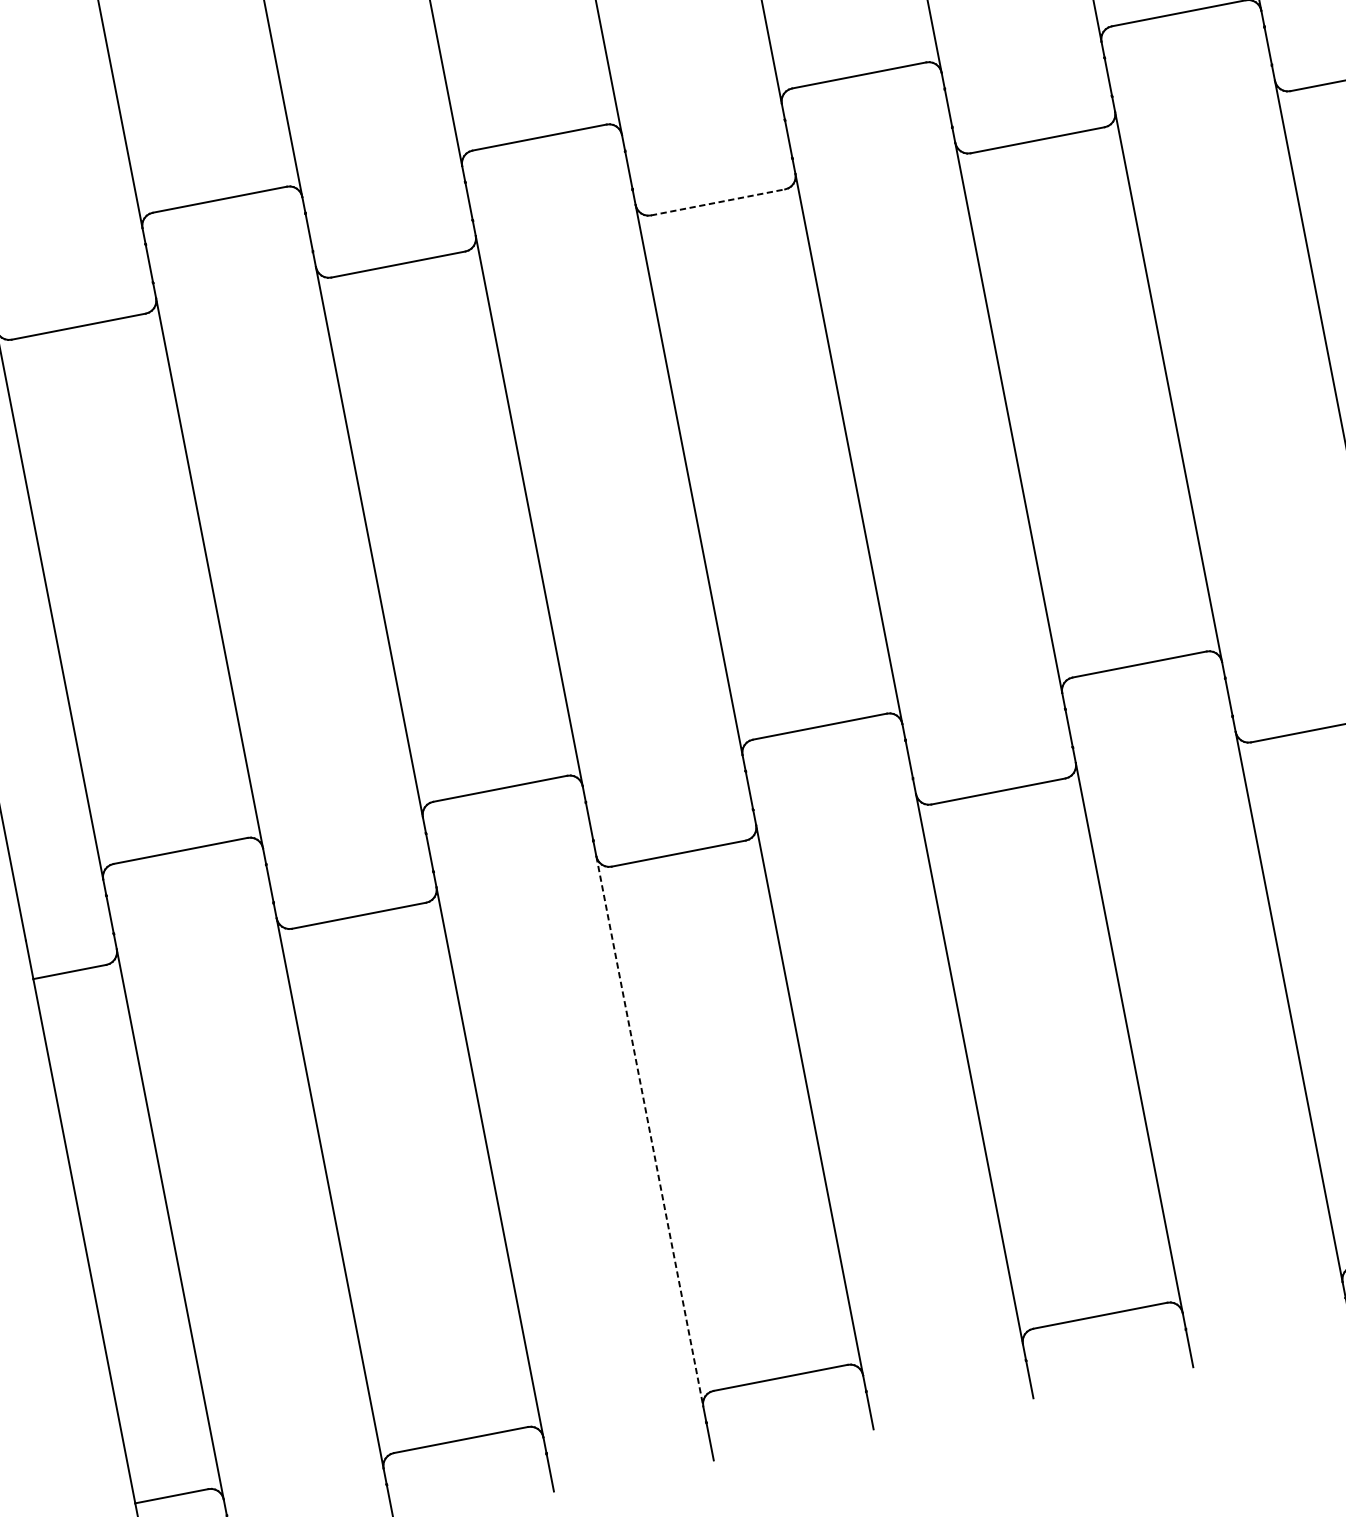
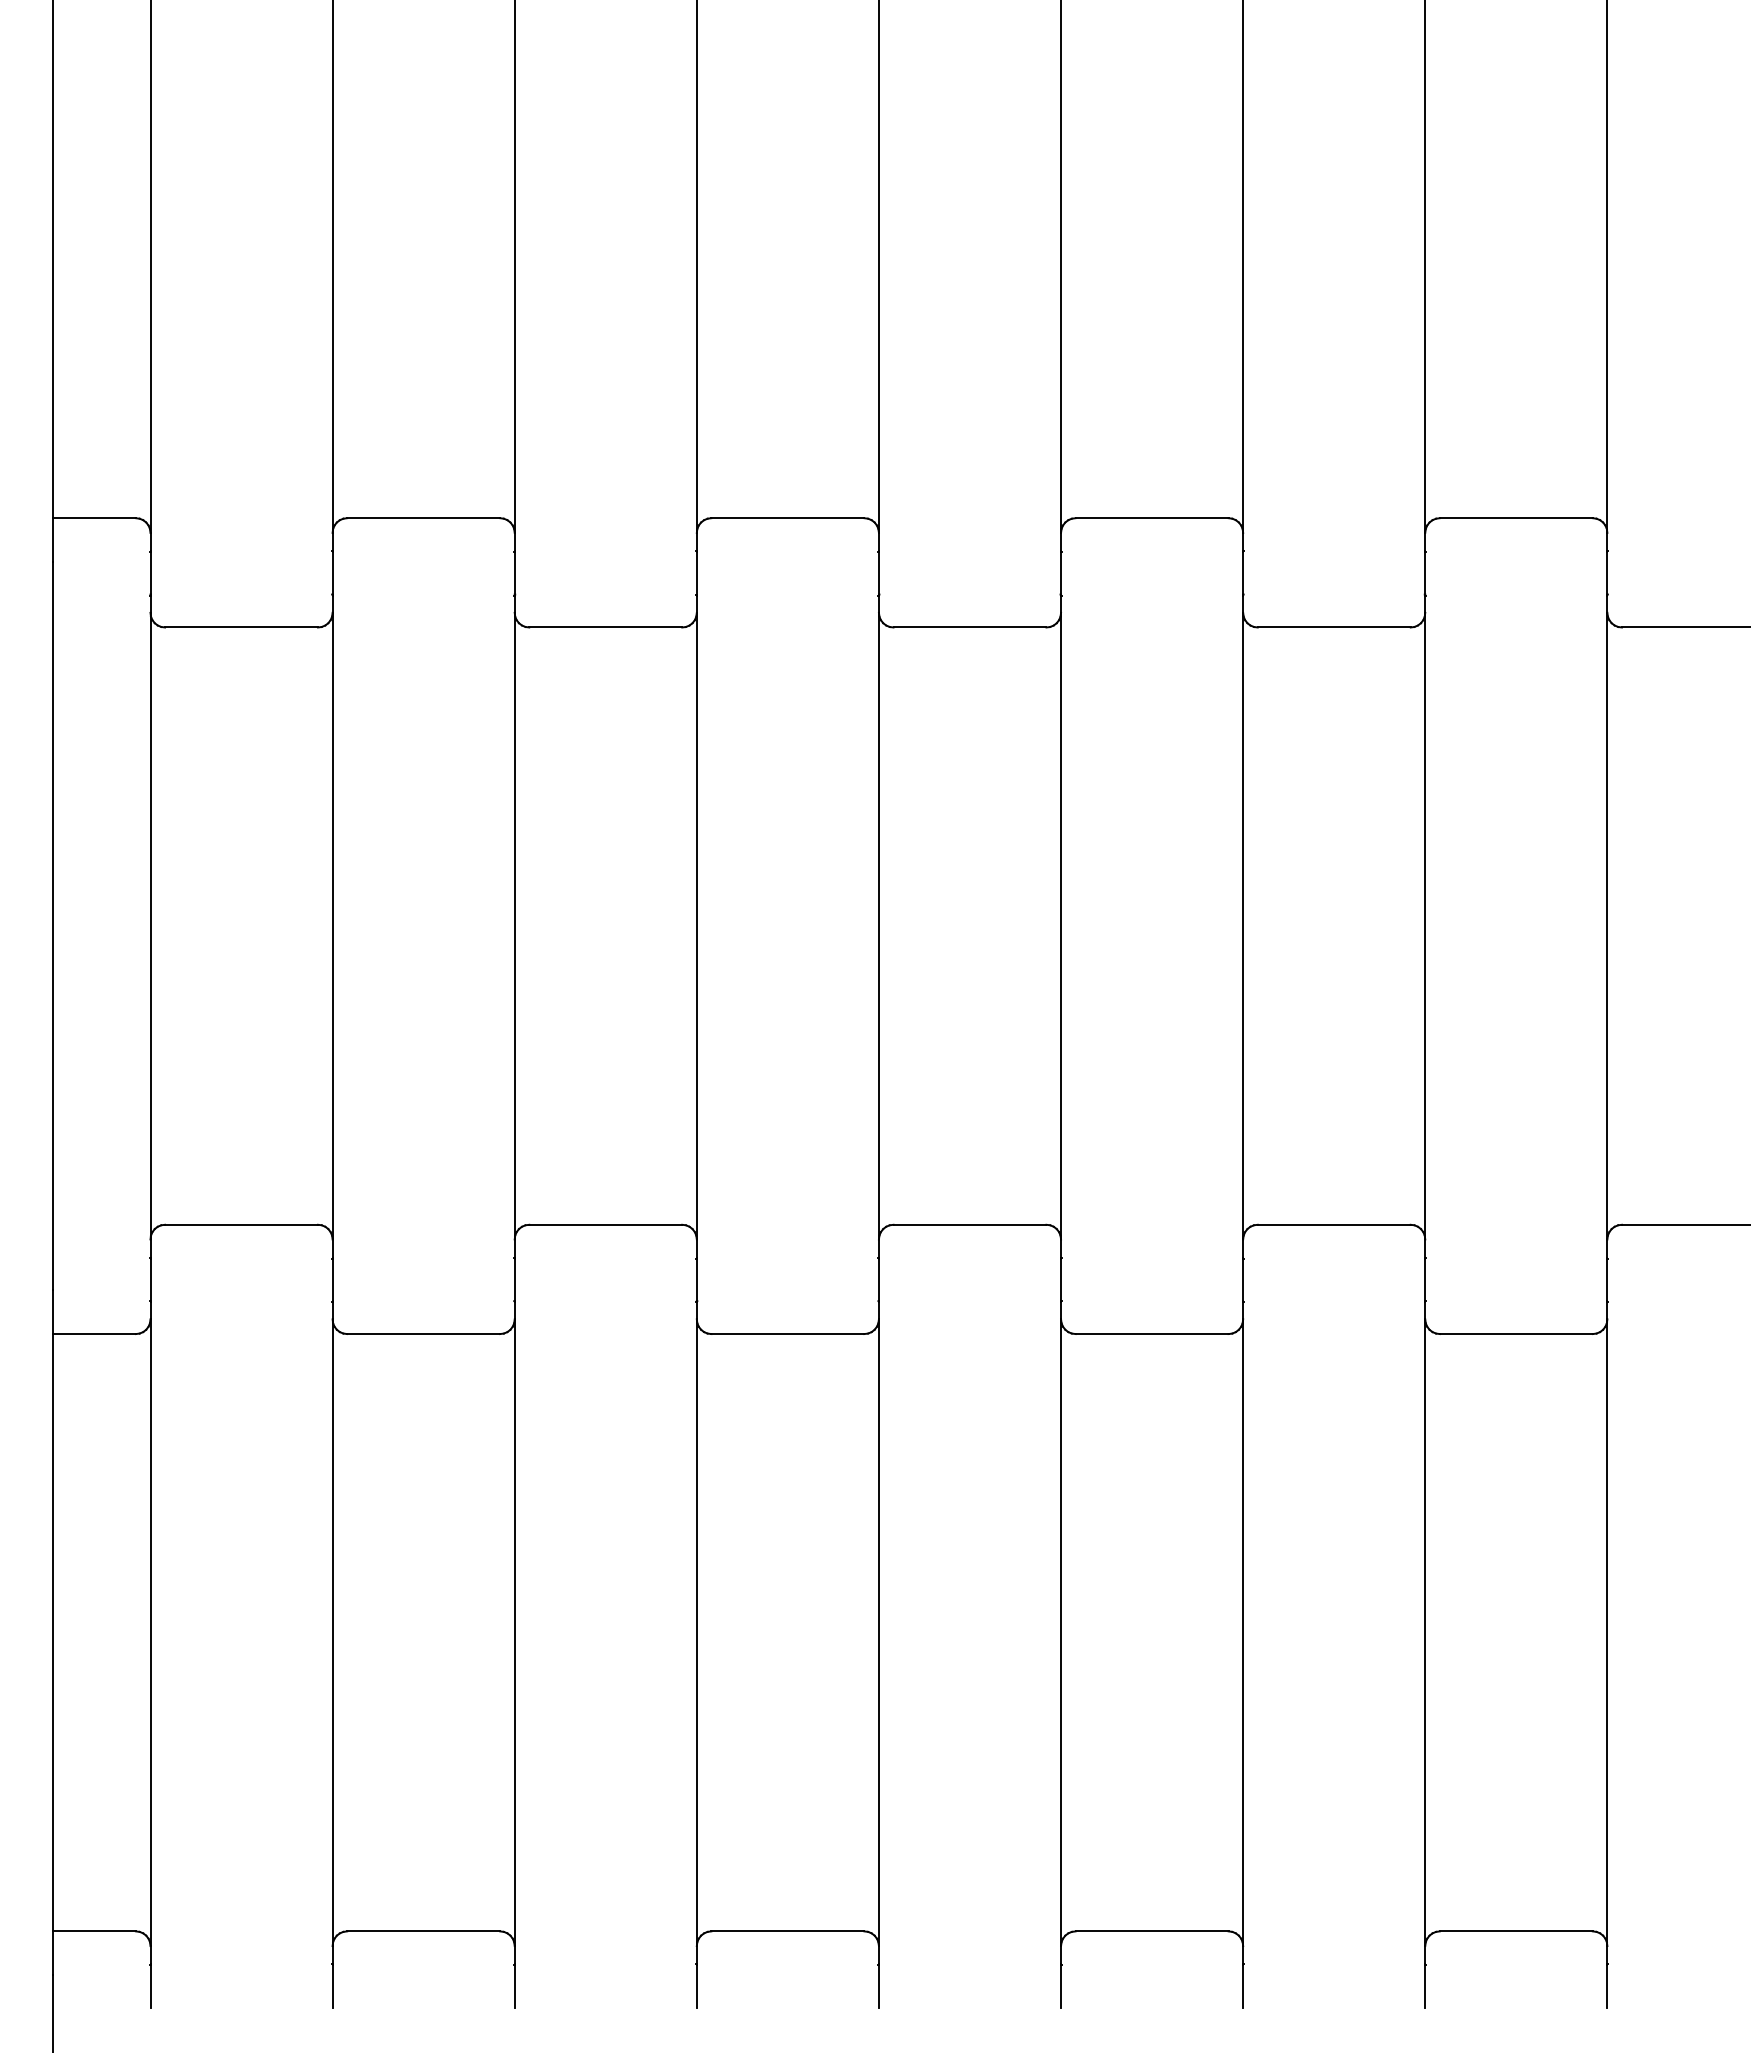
line: (718, 202) -> (970, 627), dashed -> solid
line: (649, 1132) -> (696, 1633), dashed -> solid

